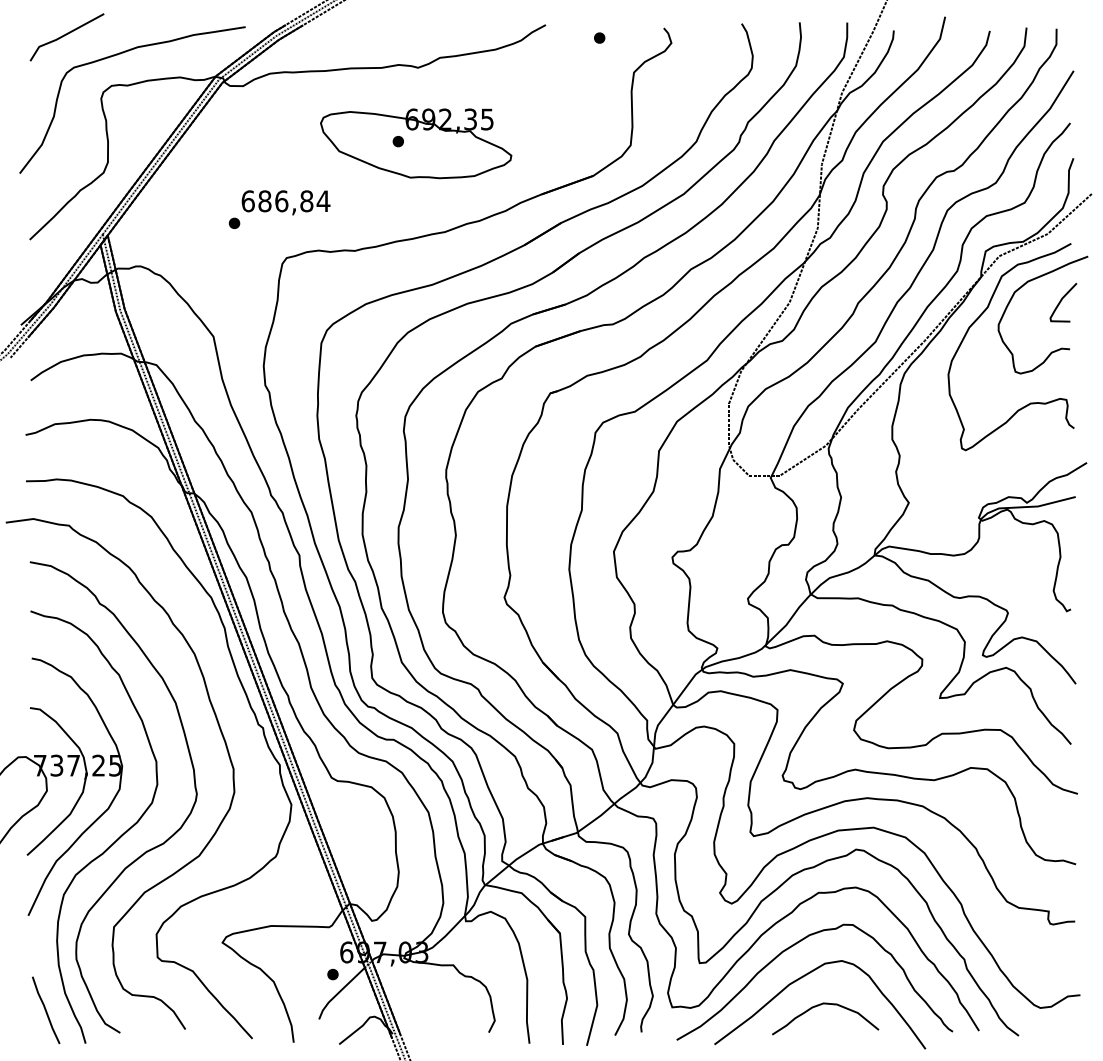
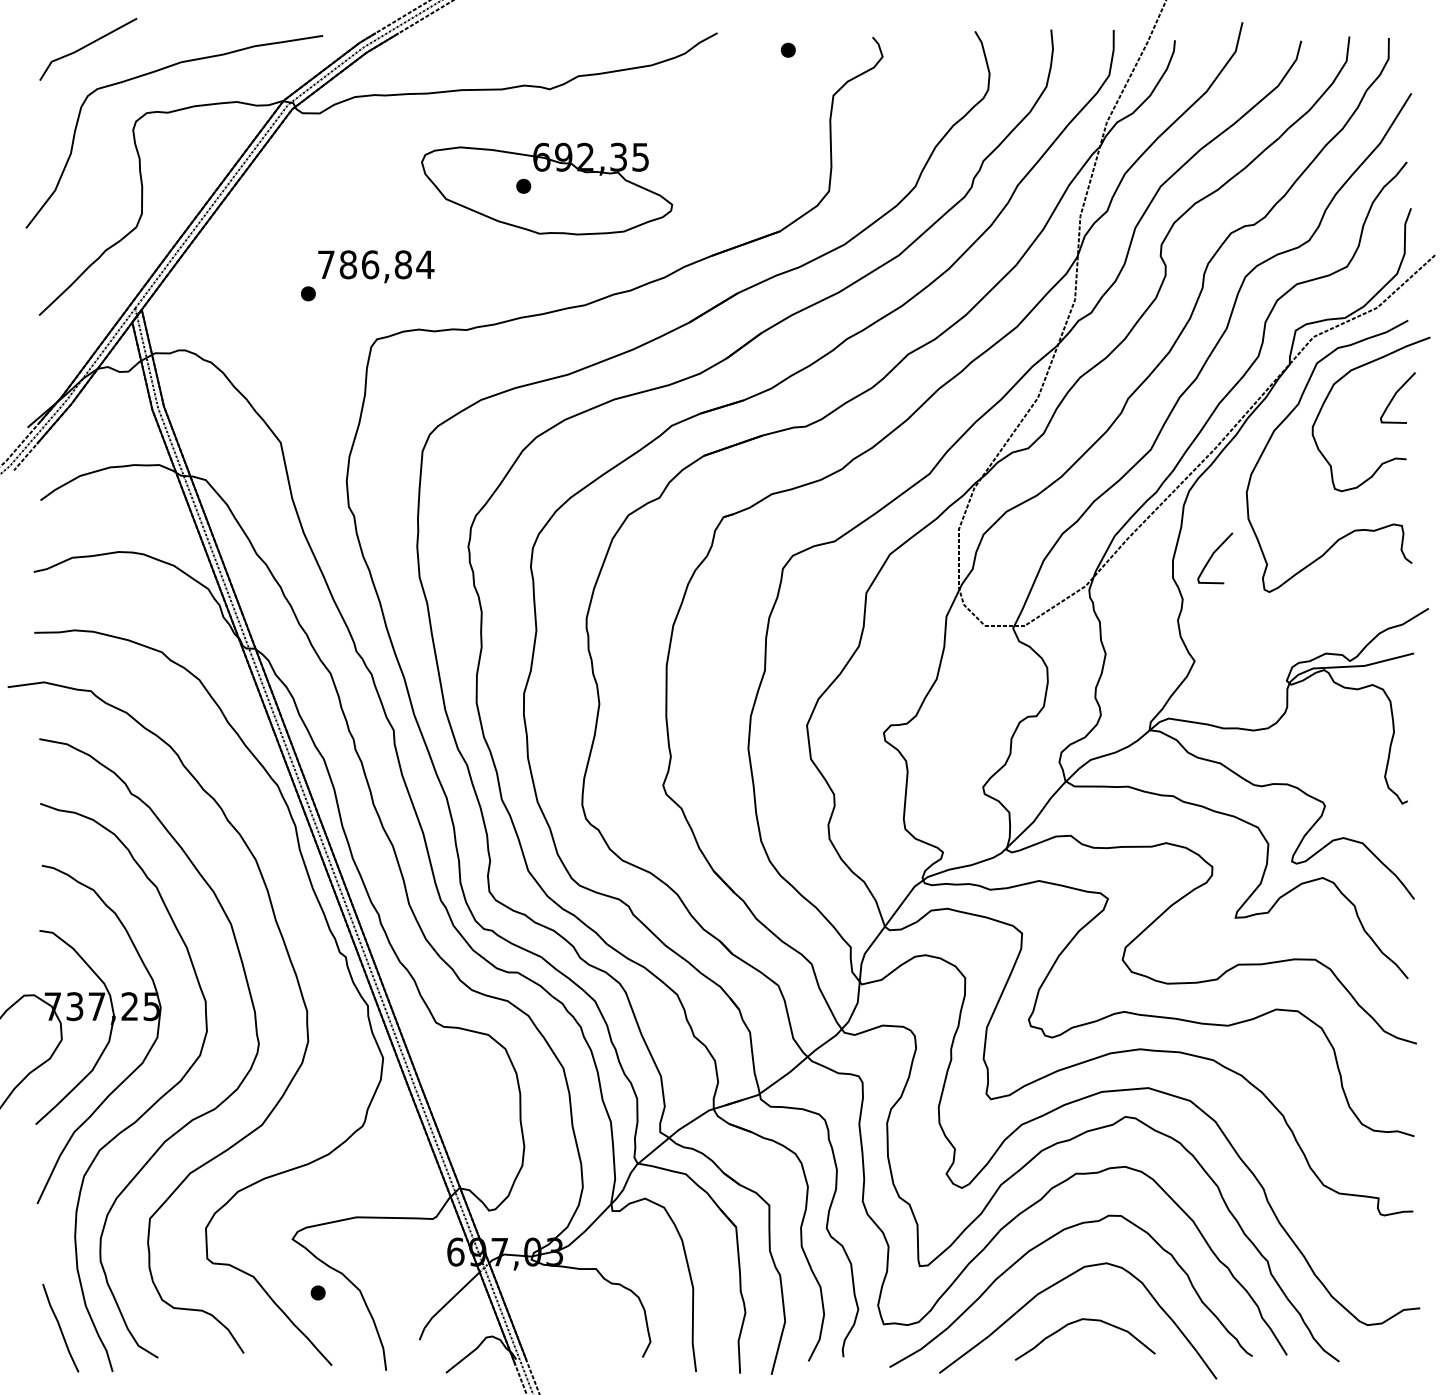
text: (247, 201) -> (325, 265), 686,84 -> 786,84
curve: (923, 422) -> (1213, 555), added
part: (332, 974) -> (317, 1292), moved

